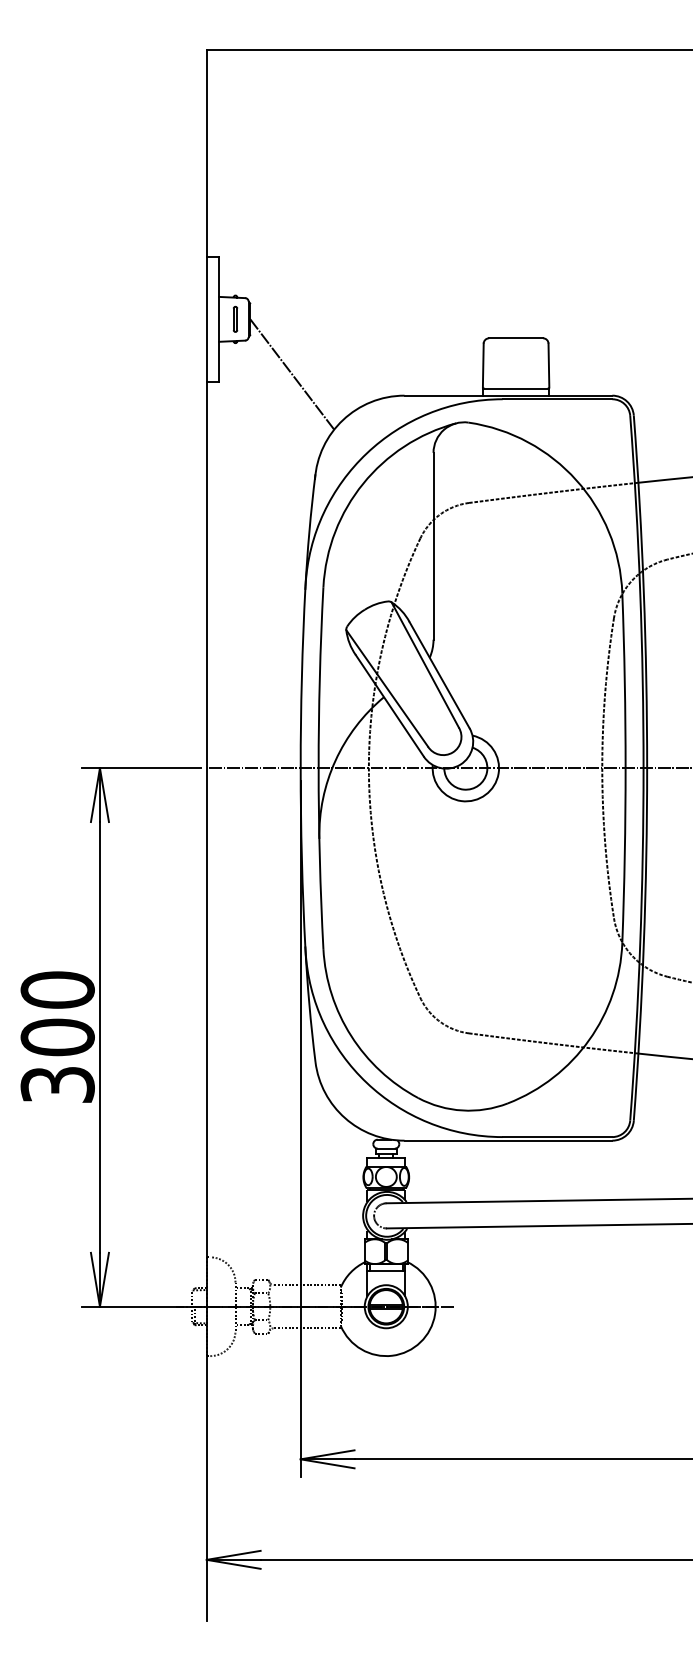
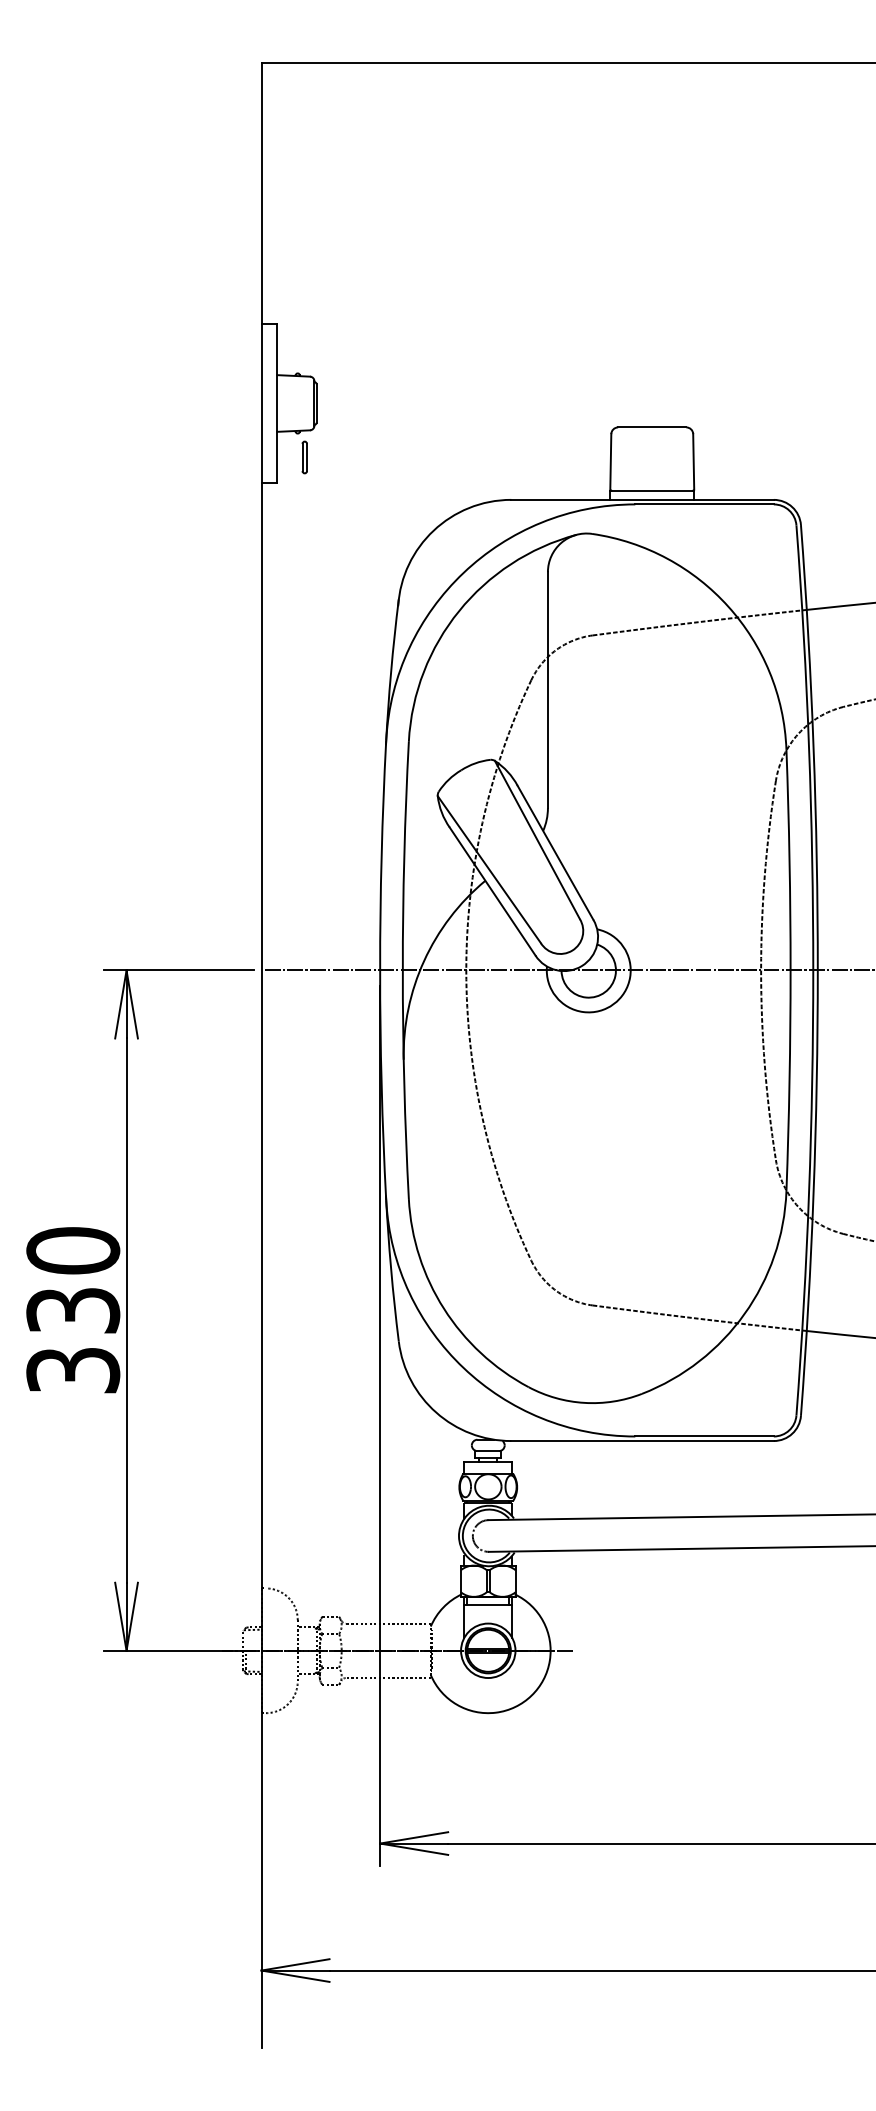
part: (235, 319) -> (304, 457), moved
line: (292, 373) -> (369, 472), removed
text: (57, 1037) -> (73, 1310), 300 -> 330

